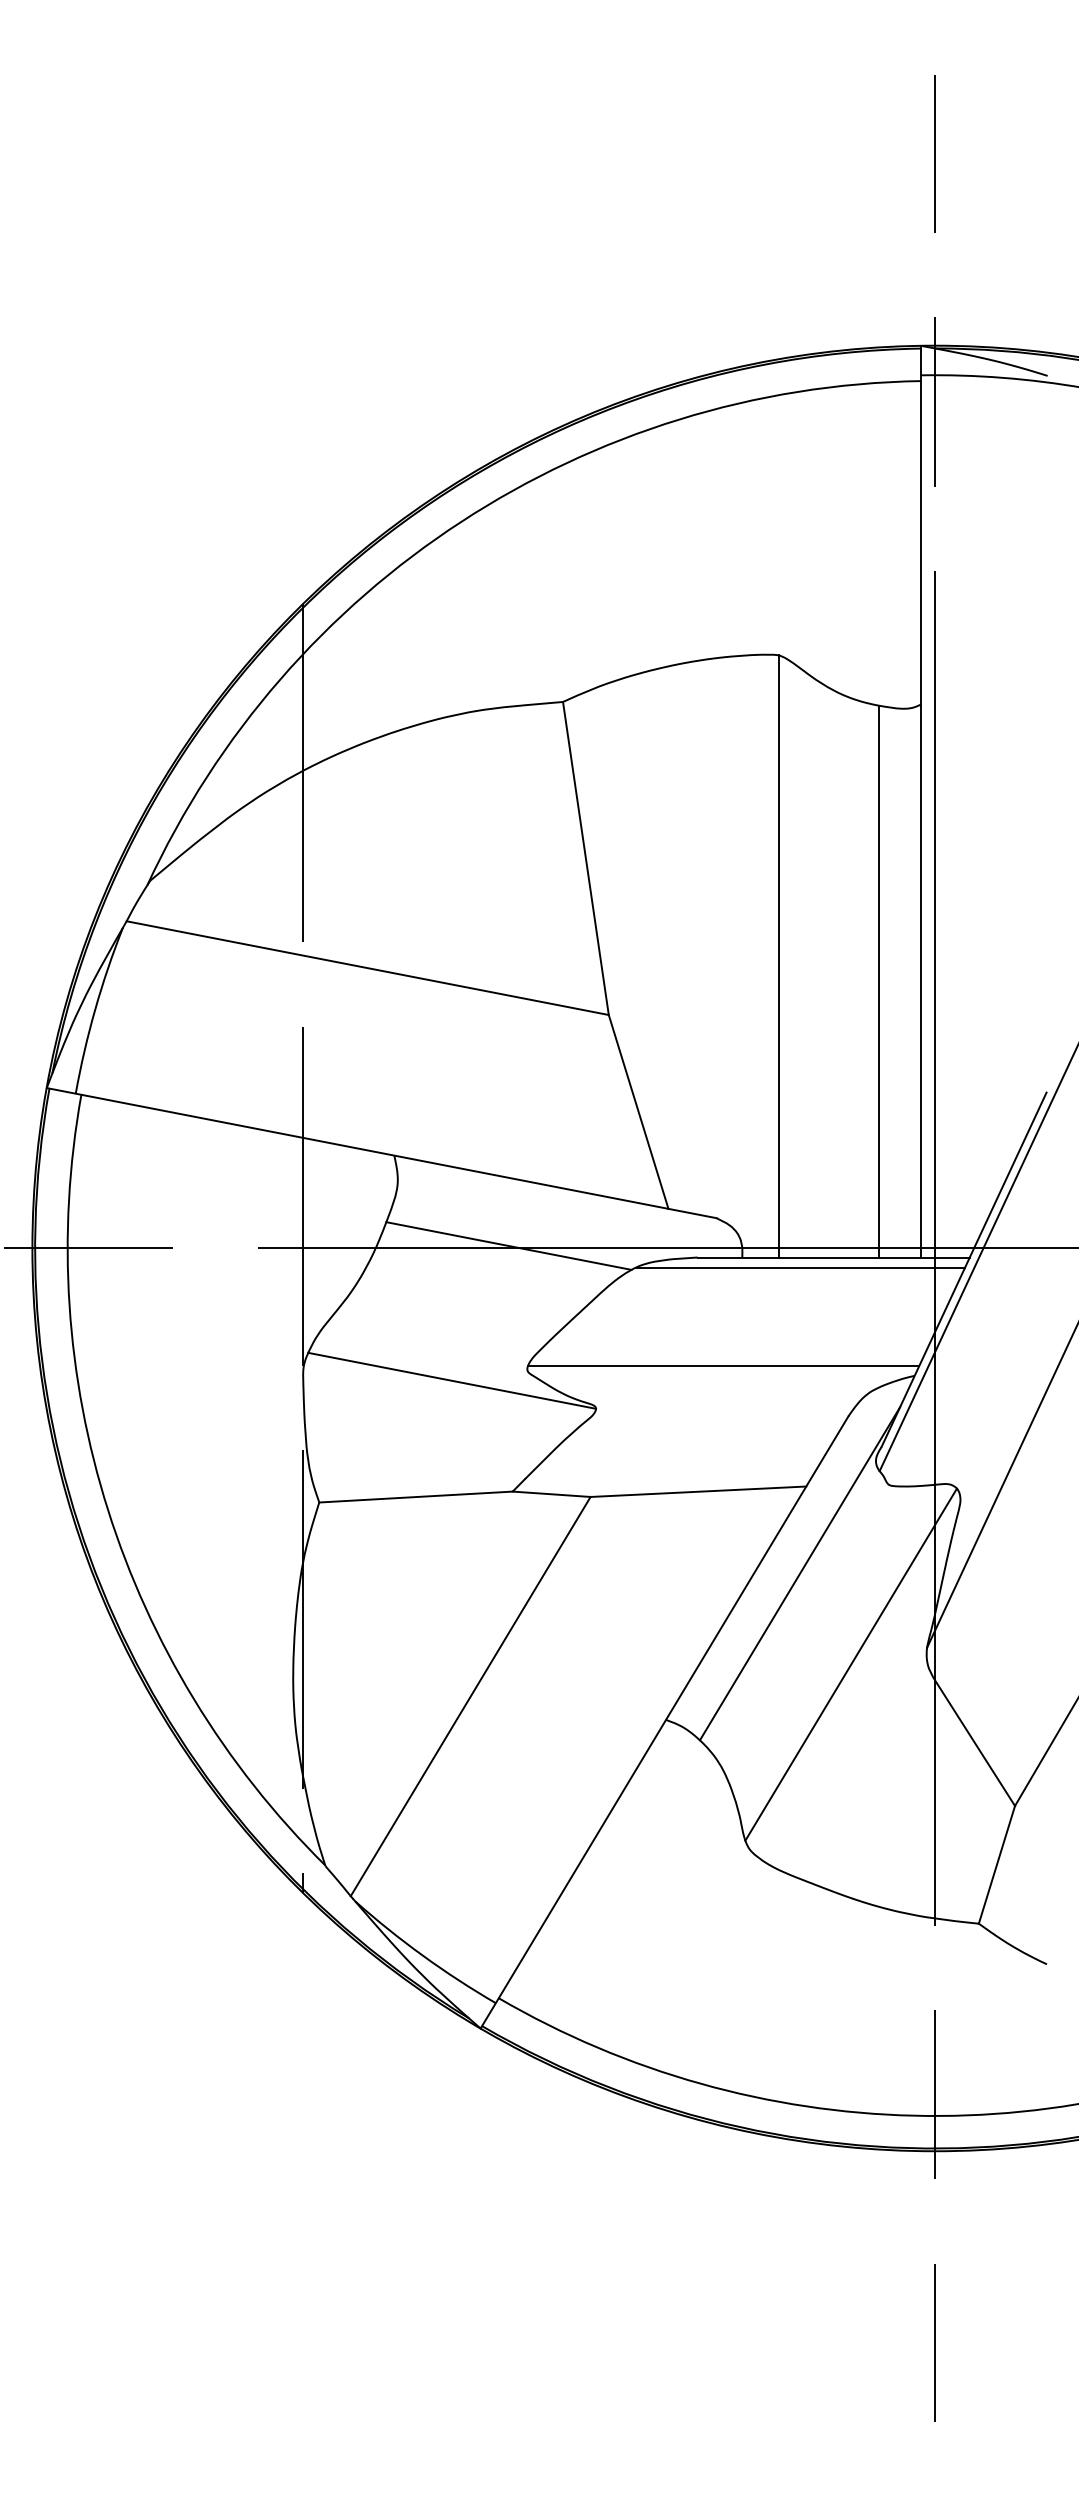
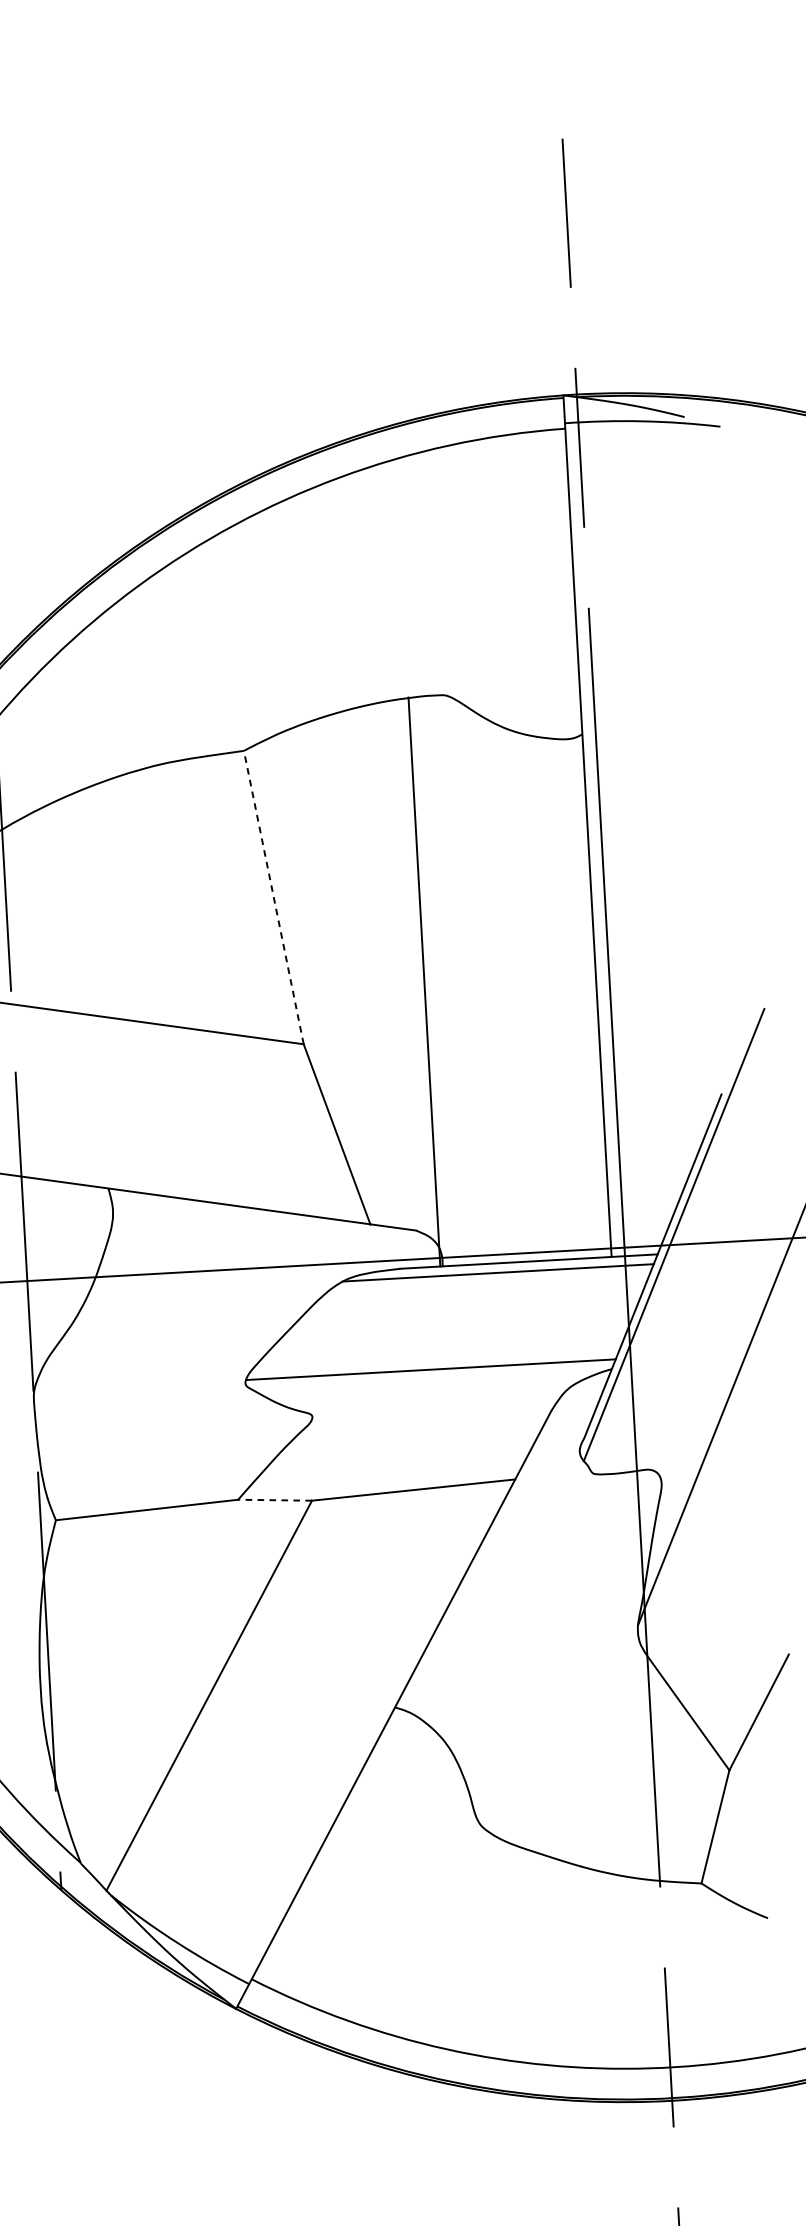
line: (585, 857) -> (273, 896), solid -> dashed
line: (778, 956) -> (424, 982), moved
line: (878, 981) -> (556, 998), removed
line: (508, 1245) -> (221, 1267), removed
line: (452, 1380) -> (175, 1397), removed
line: (551, 1494) -> (274, 1500), solid -> dashed
line: (799, 1573) -> (513, 1561), removed
line: (850, 1664) -> (566, 1645), removed

